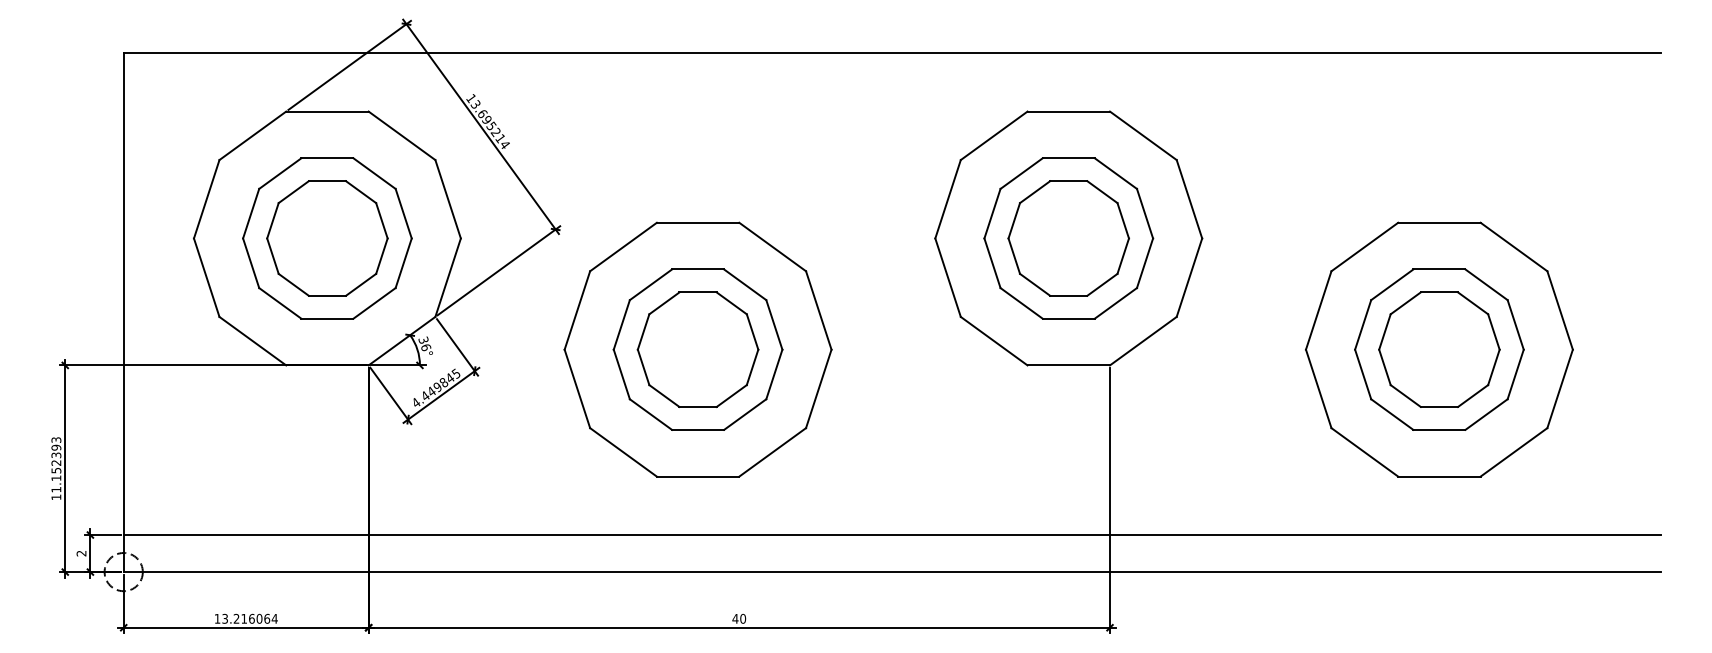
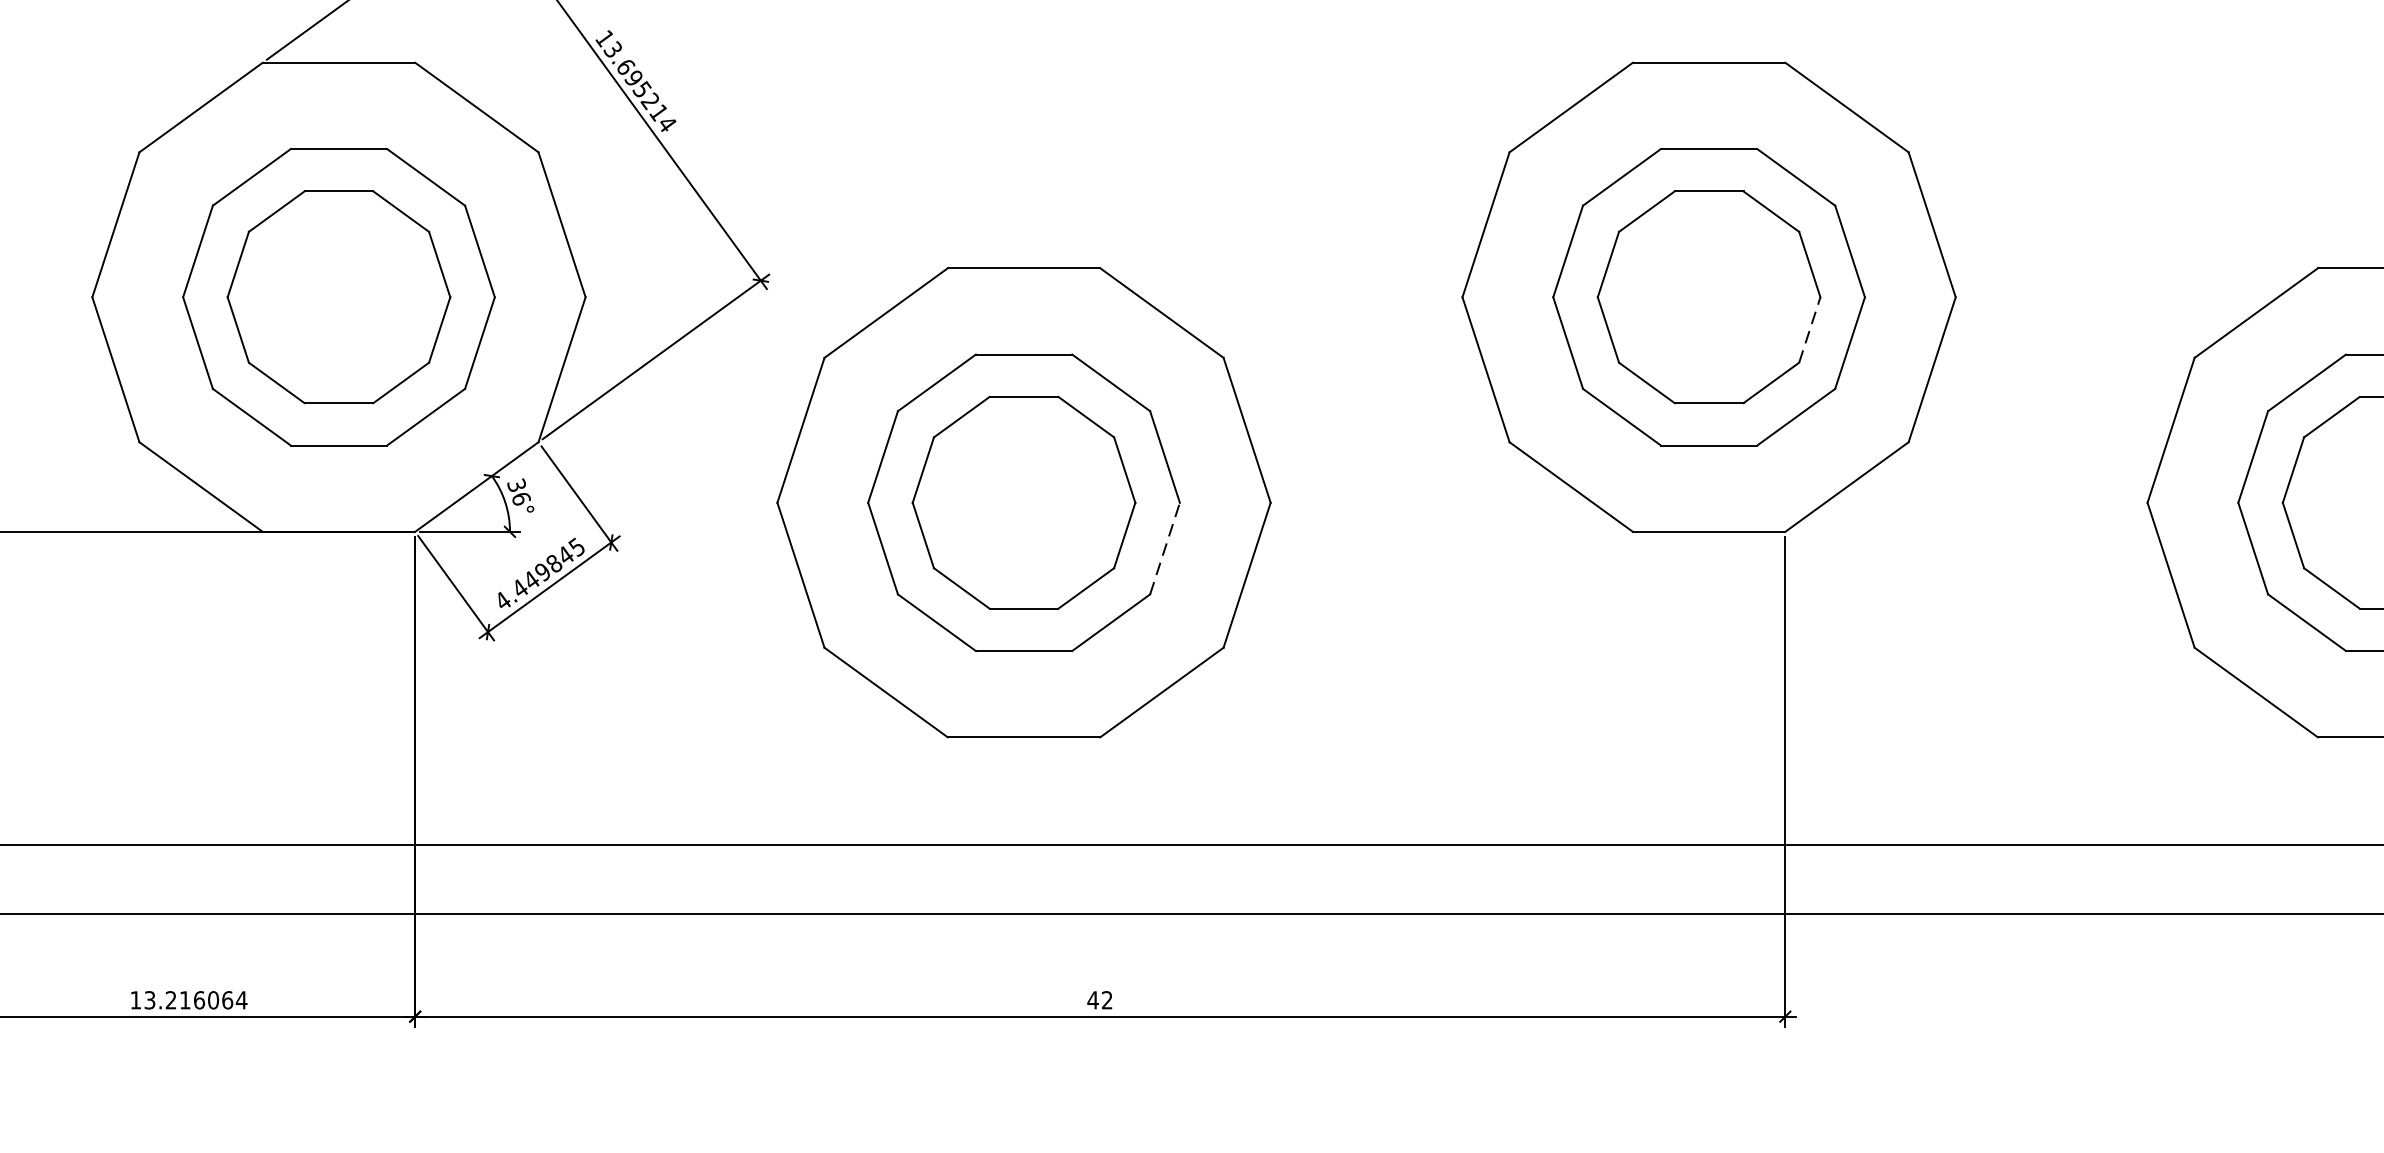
line: (1123, 256) -> (1810, 330), solid -> dashed
line: (774, 374) -> (1165, 548), solid -> dashed
text: (743, 618) -> (1107, 999), 40 -> 42

